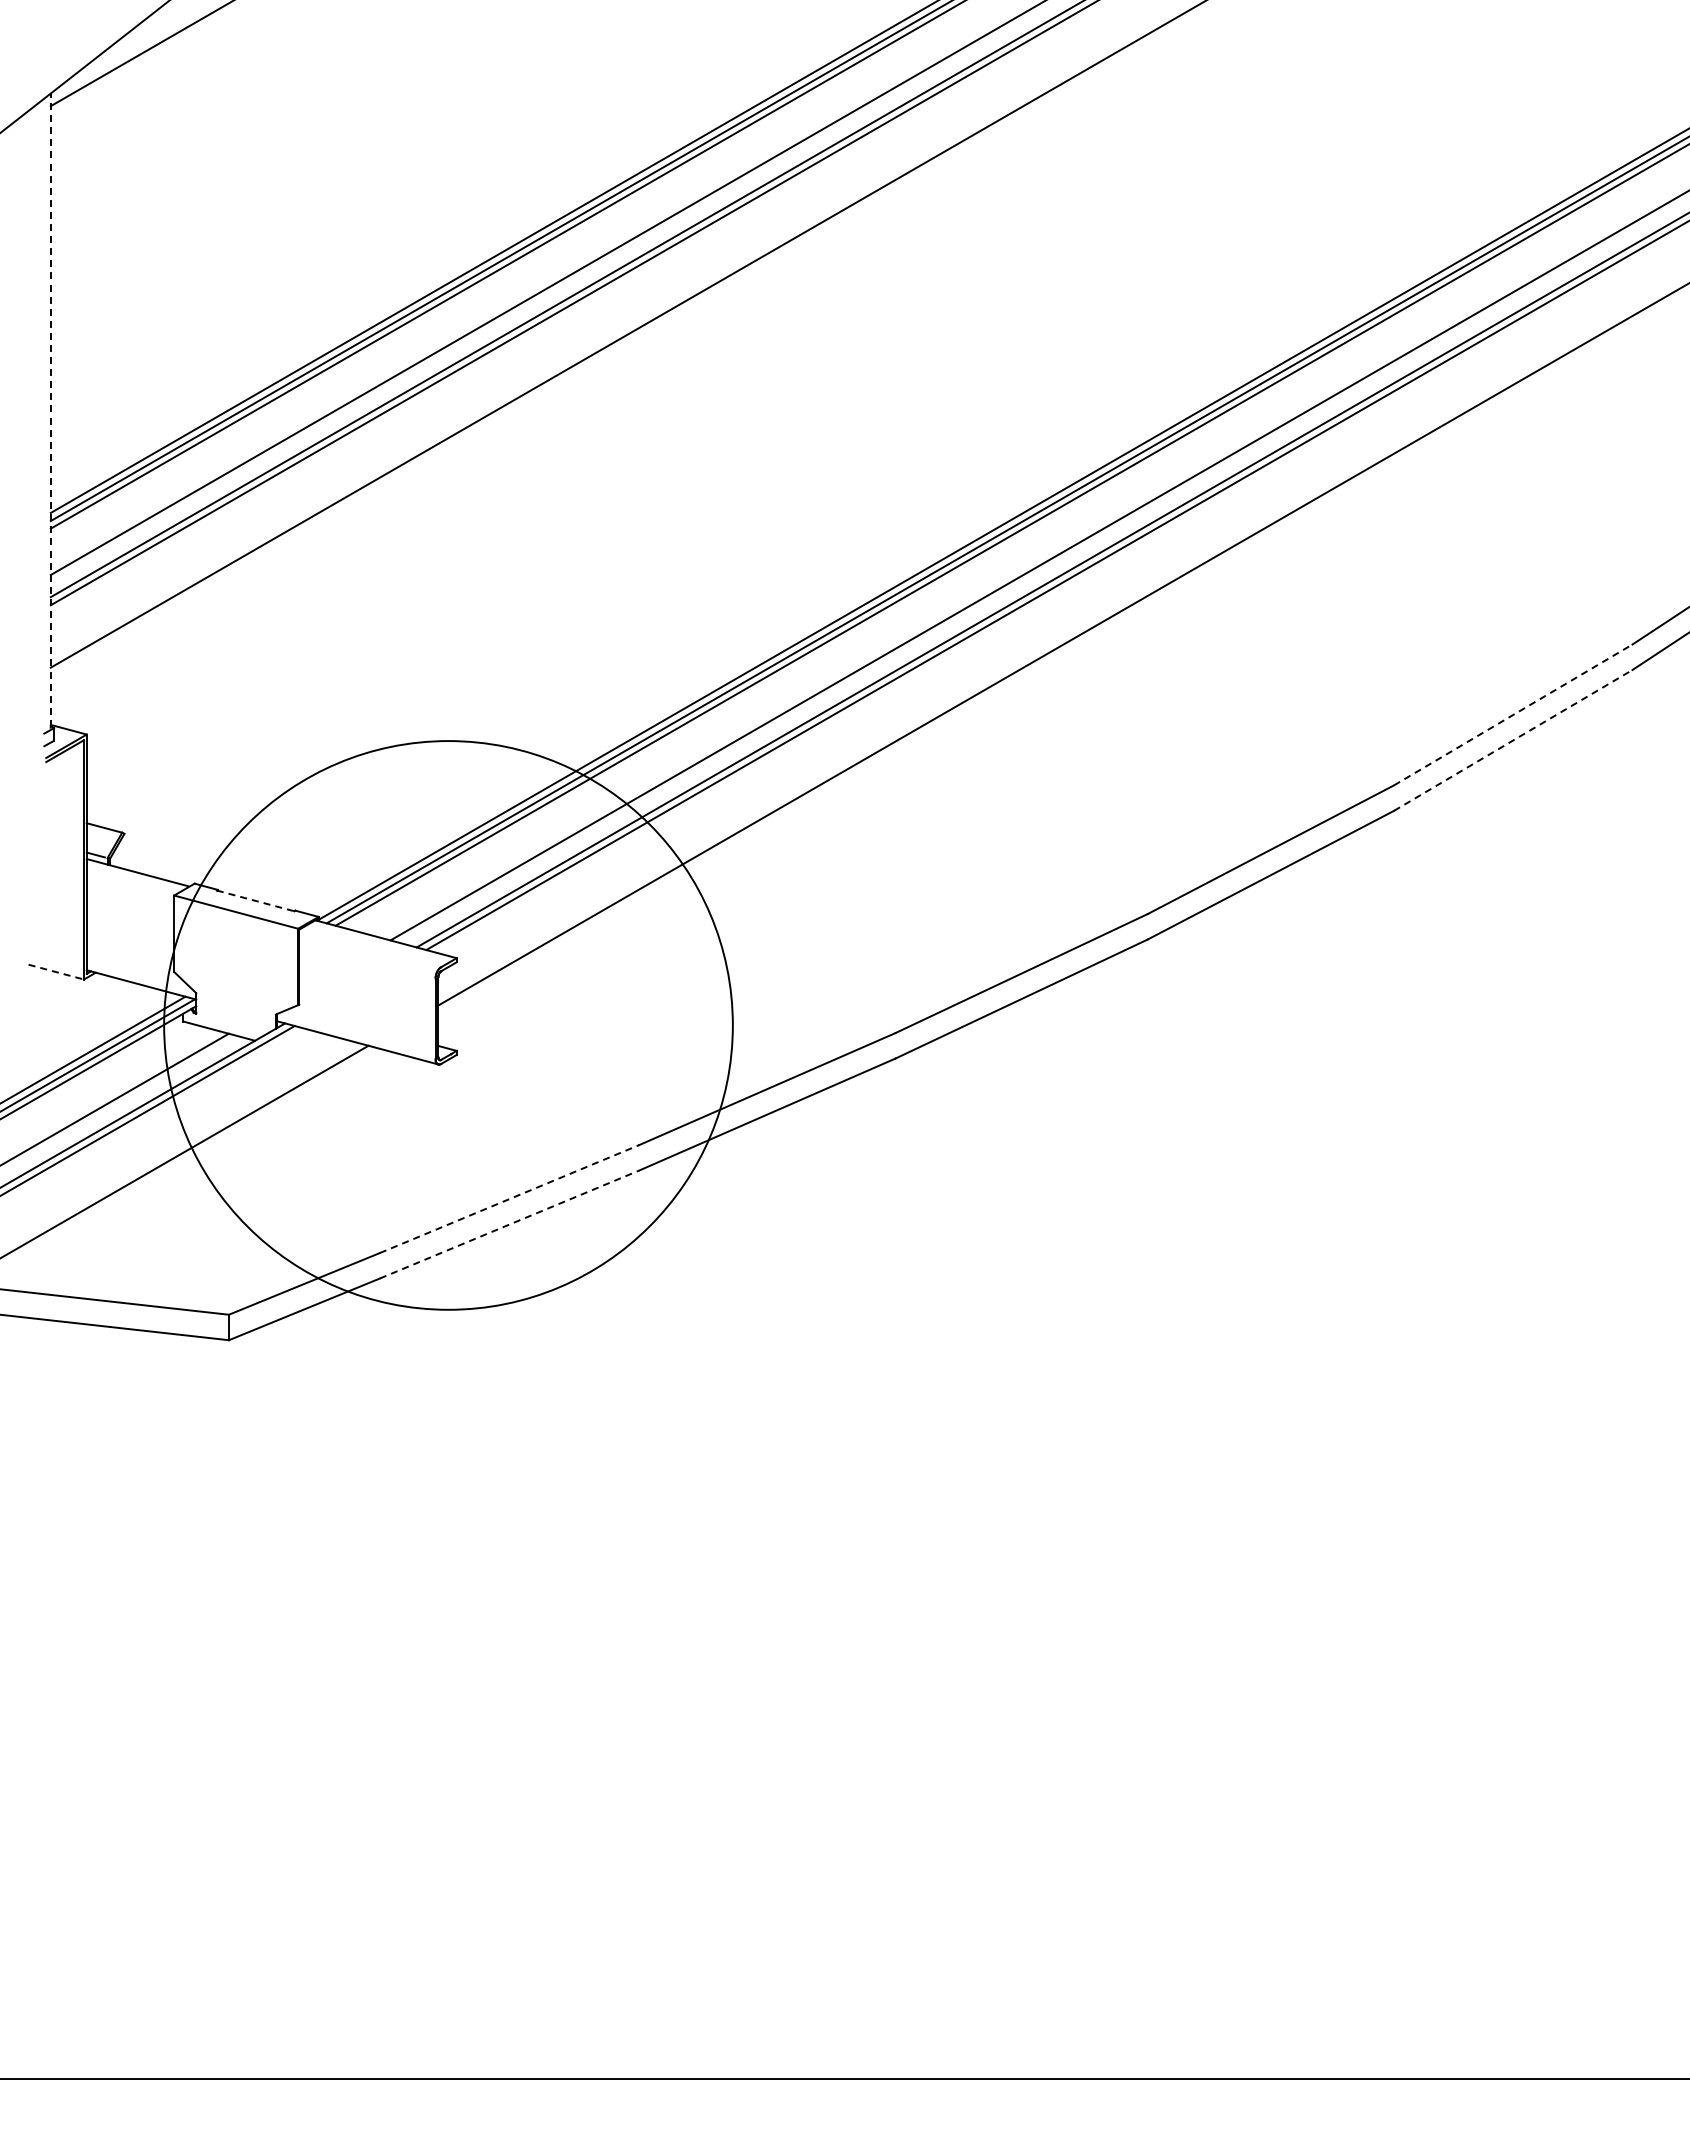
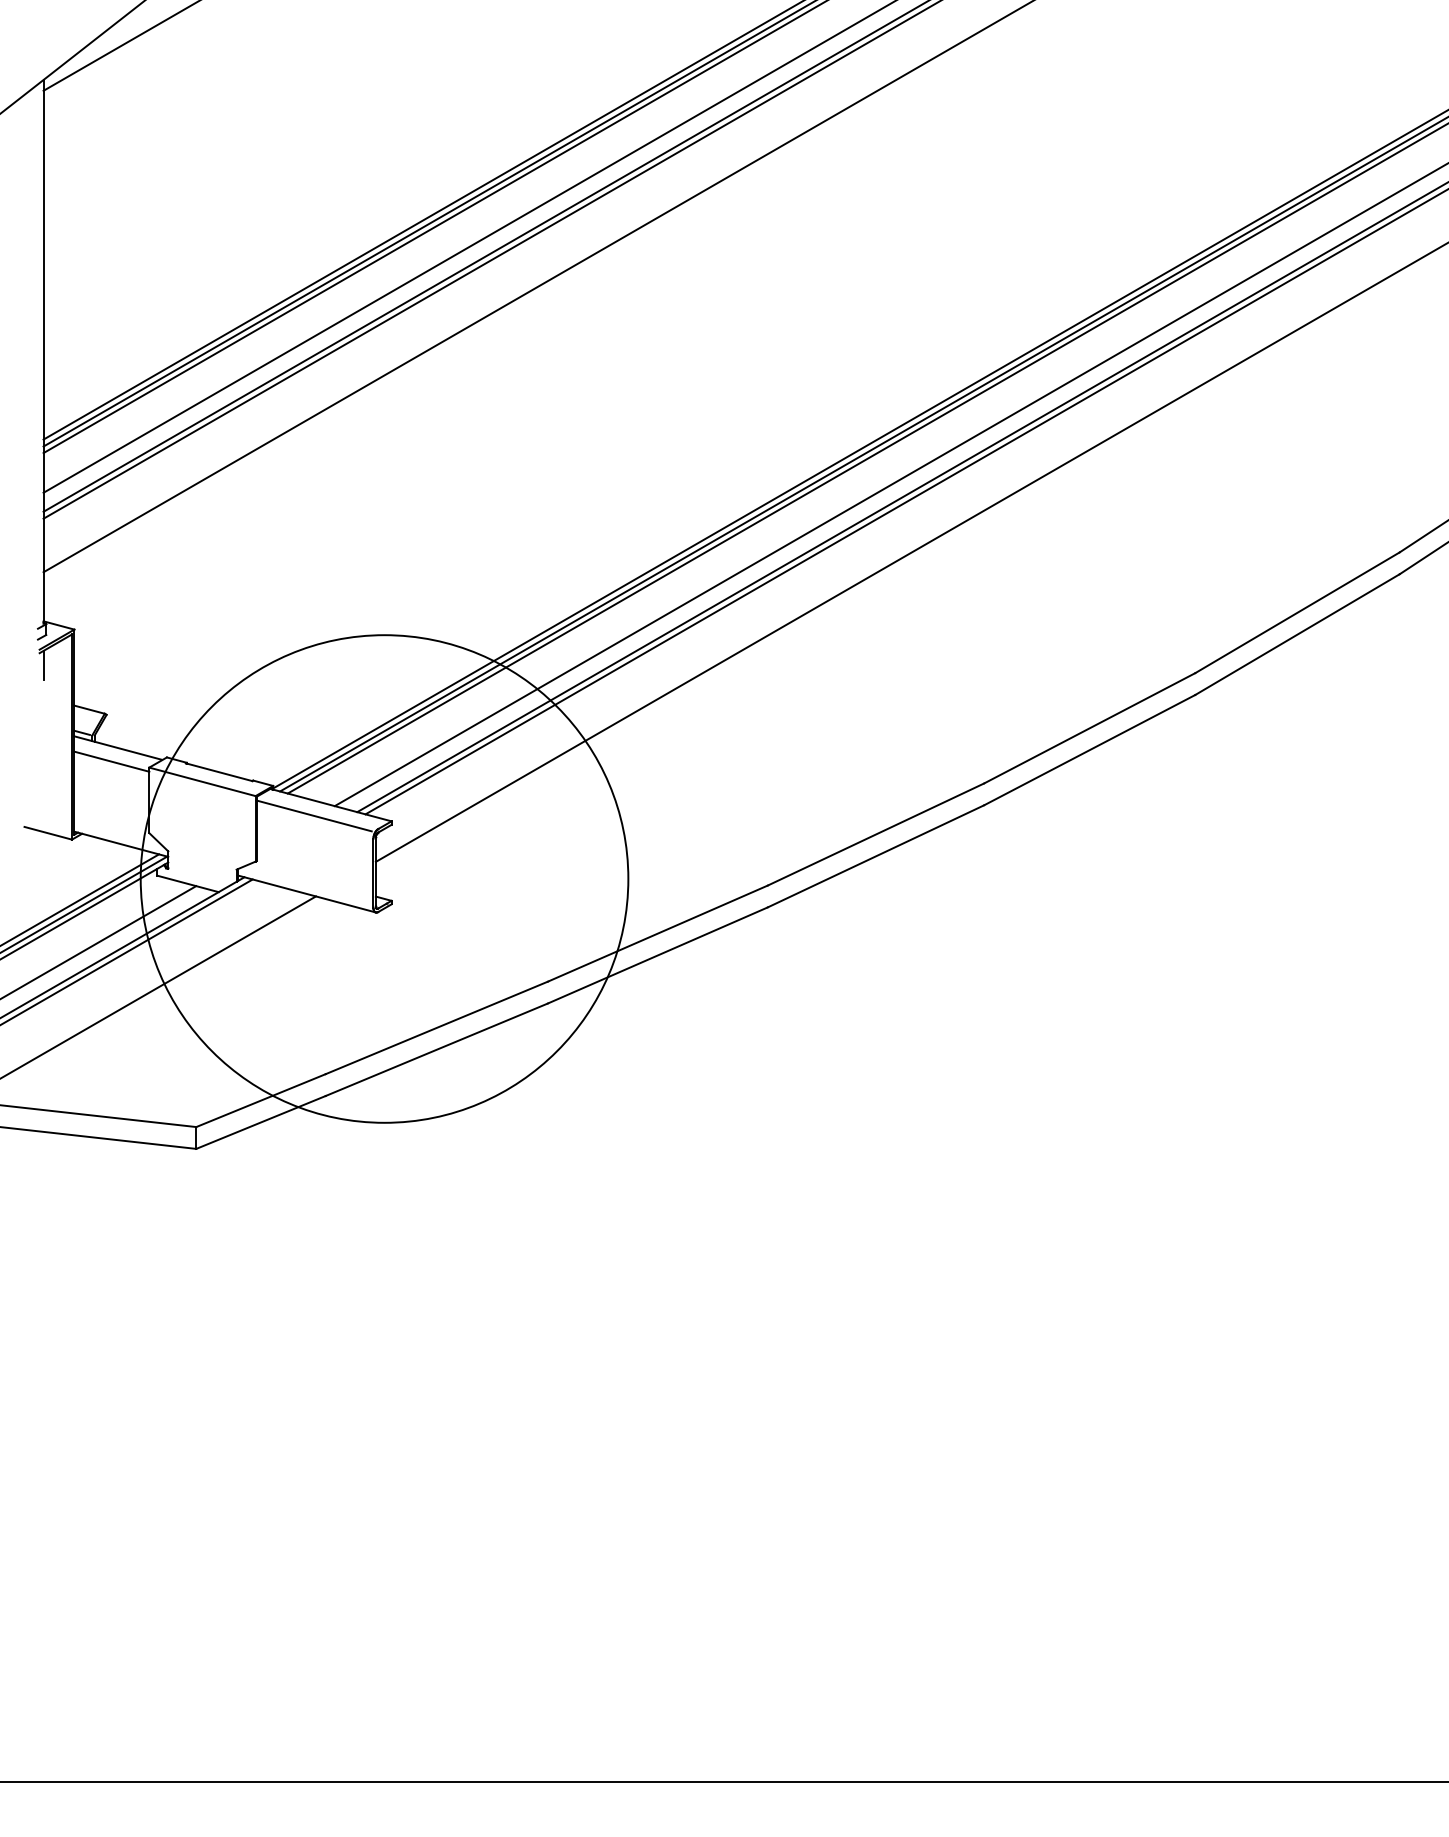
line: (50, 410) -> (43, 351), dashed -> solid
line: (1513, 714) -> (1297, 612), dashed -> solid
line: (1513, 740) -> (1297, 634), dashed -> solid
line: (50, 776) -> (43, 665), added
line: (130, 888) -> (111, 761), added
line: (256, 901) -> (219, 772), dashed -> solid
line: (366, 951) -> (314, 815), added
line: (56, 972) -> (48, 833), dashed -> solid
line: (509, 1198) -> (436, 1027), dashed -> solid
line: (509, 1224) -> (436, 1049), dashed -> solid

